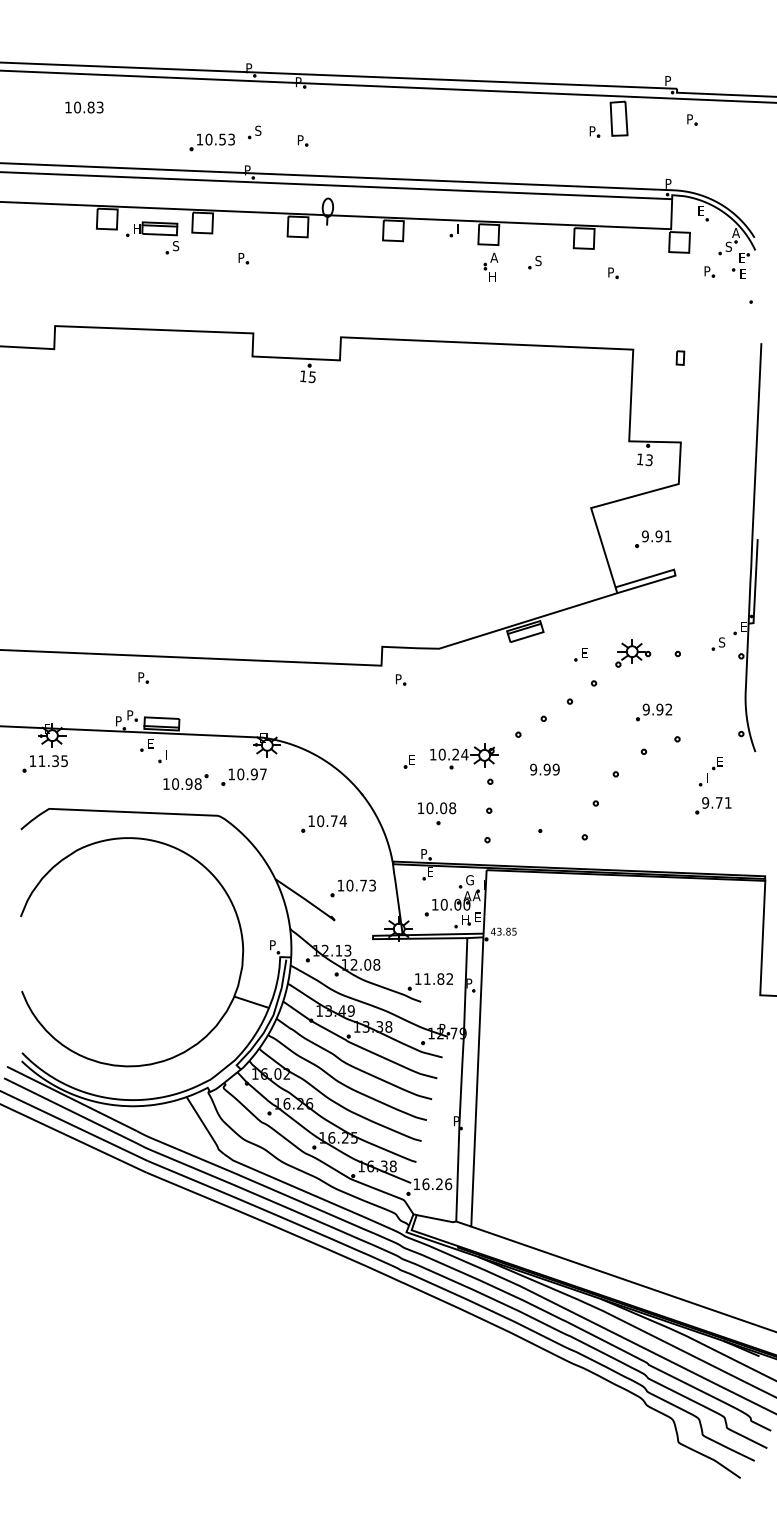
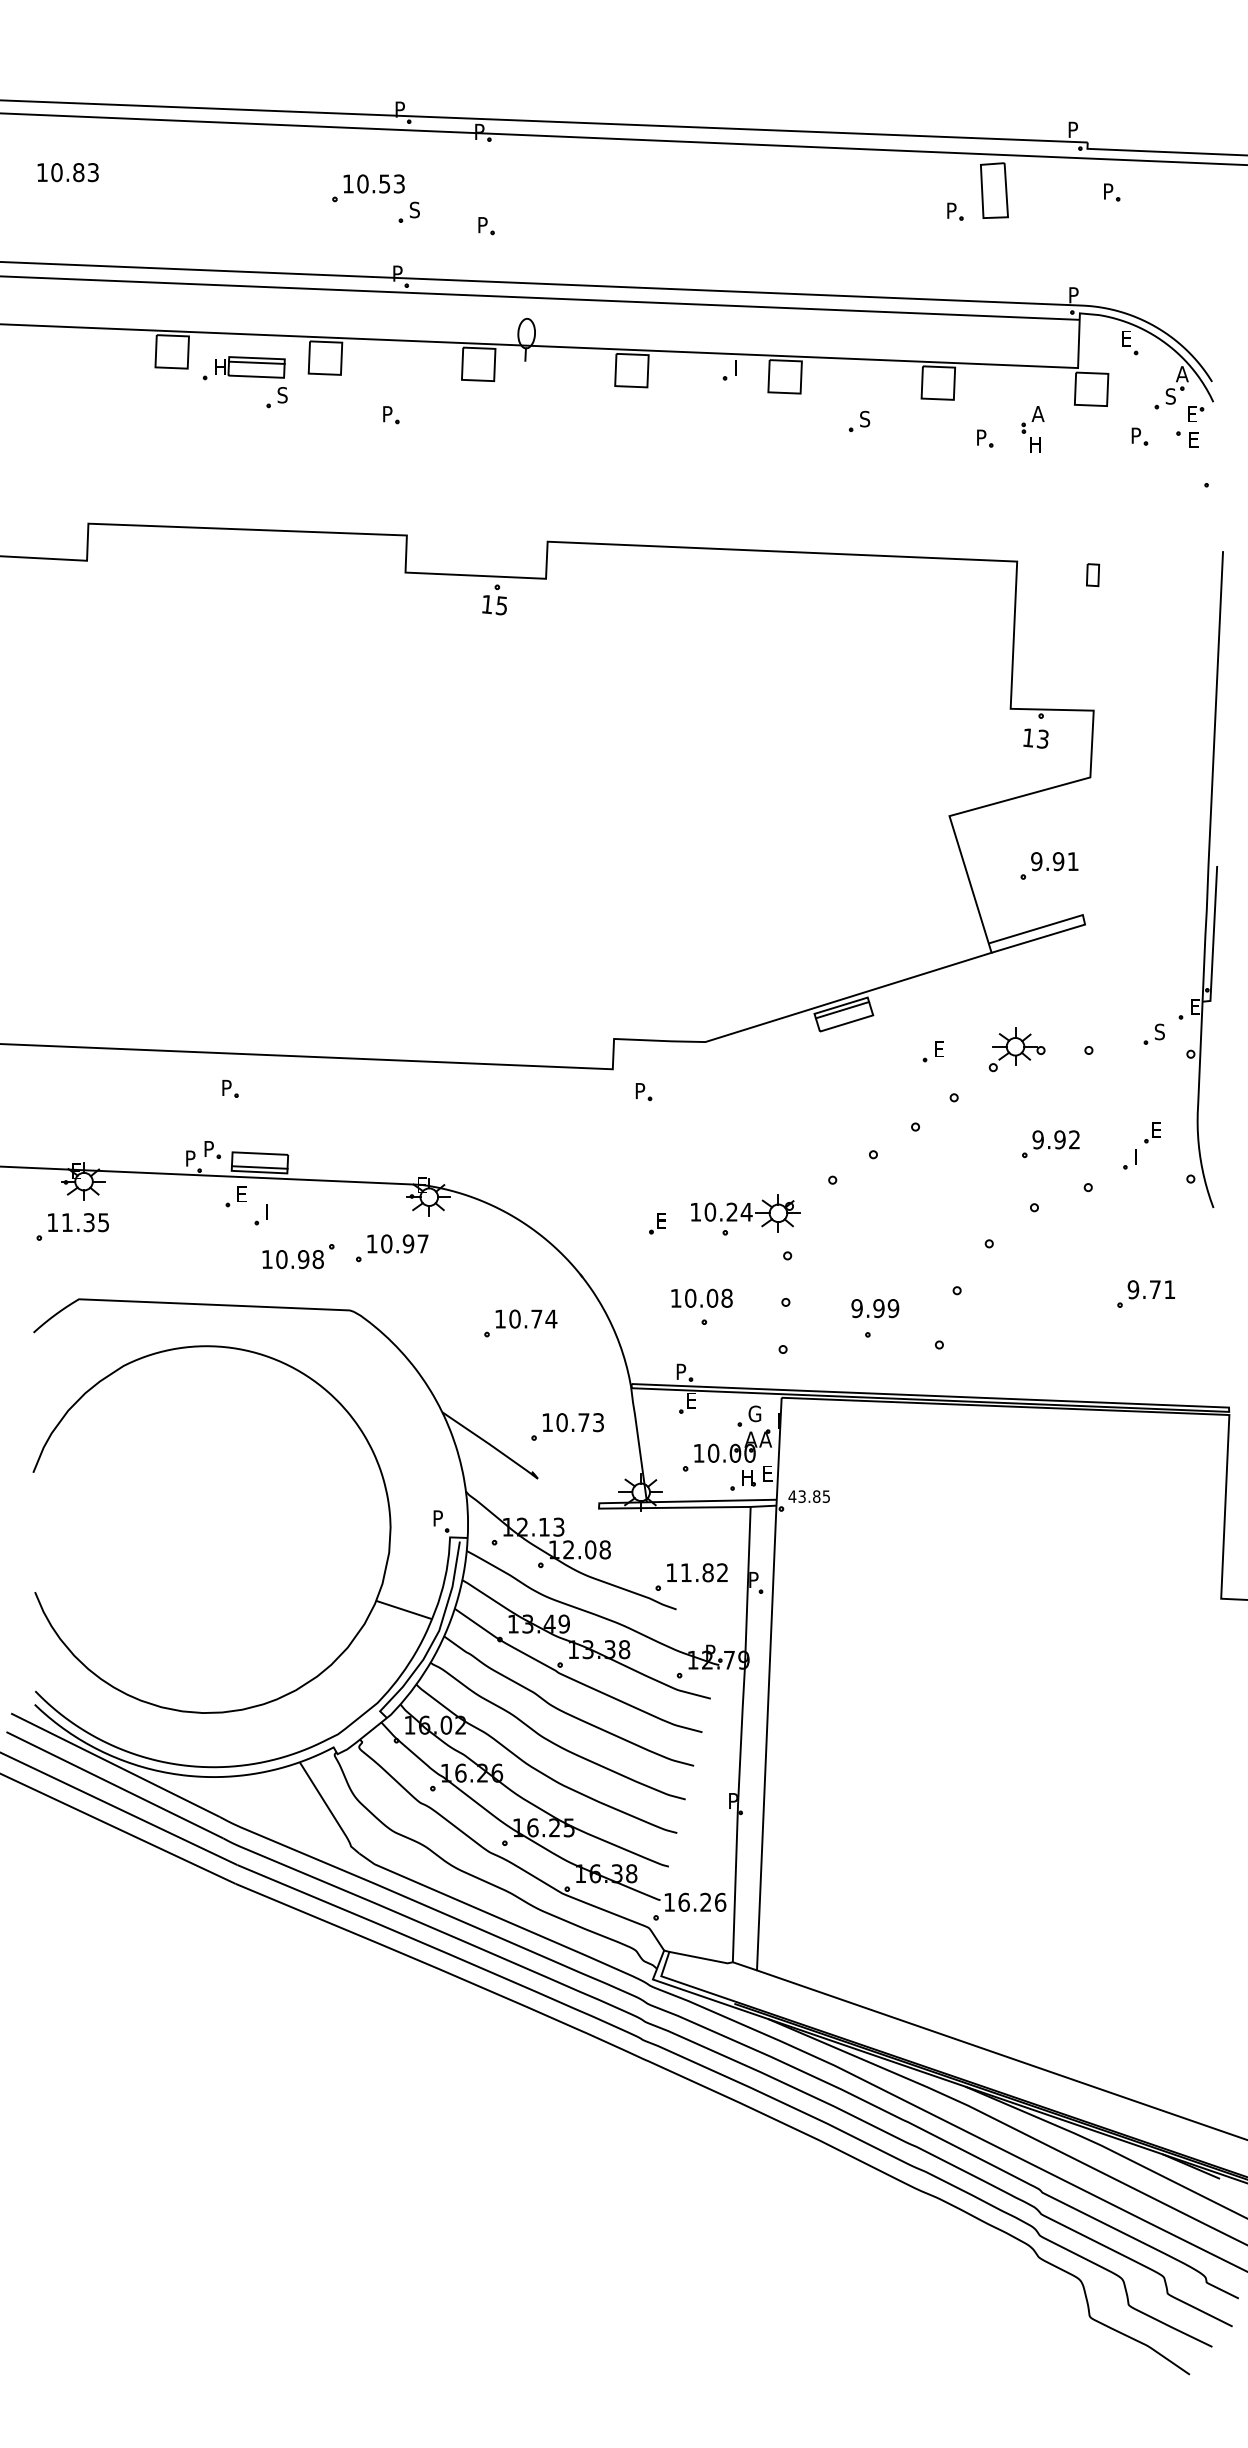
text: (84, 107) -> (68, 172), moved
part: (211, 142) -> (366, 188), moved
part: (490, 266) -> (1032, 427), moved
text: (544, 769) -> (874, 1308), moved
part: (710, 771) -> (1141, 1146), moved

